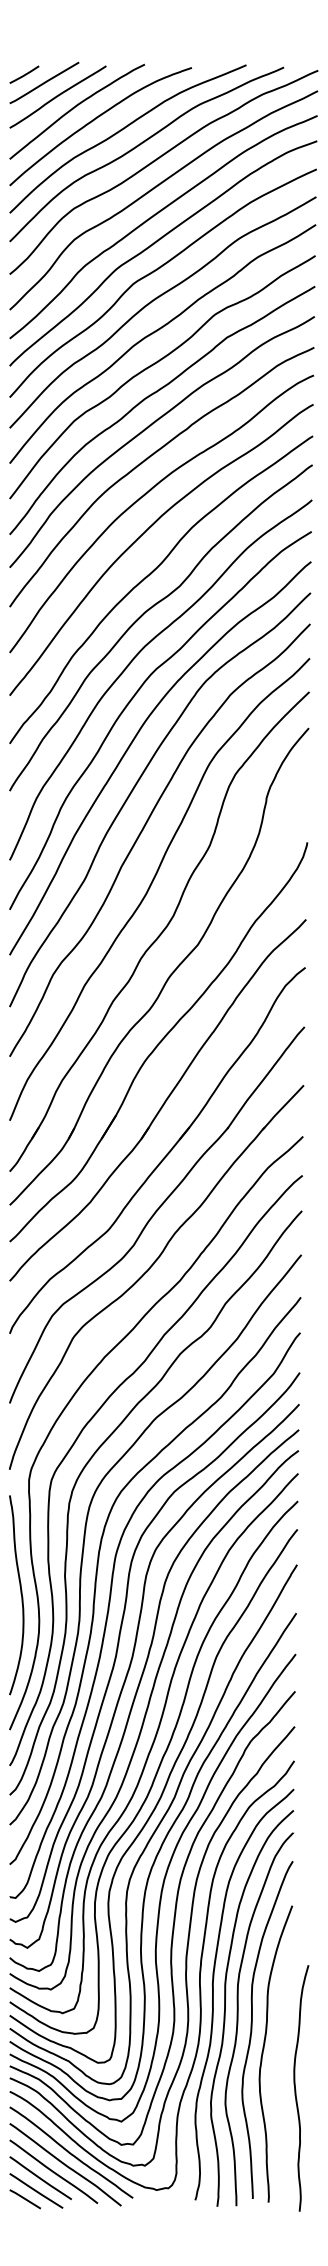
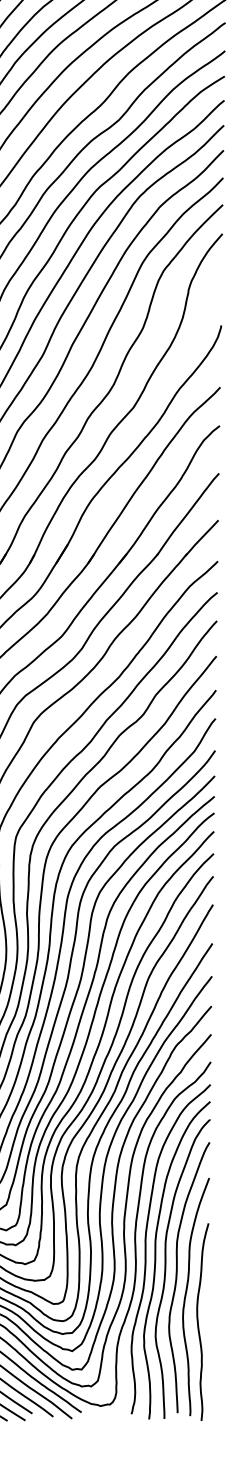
curve: (296, 2089) -> (198, 1322), moved

